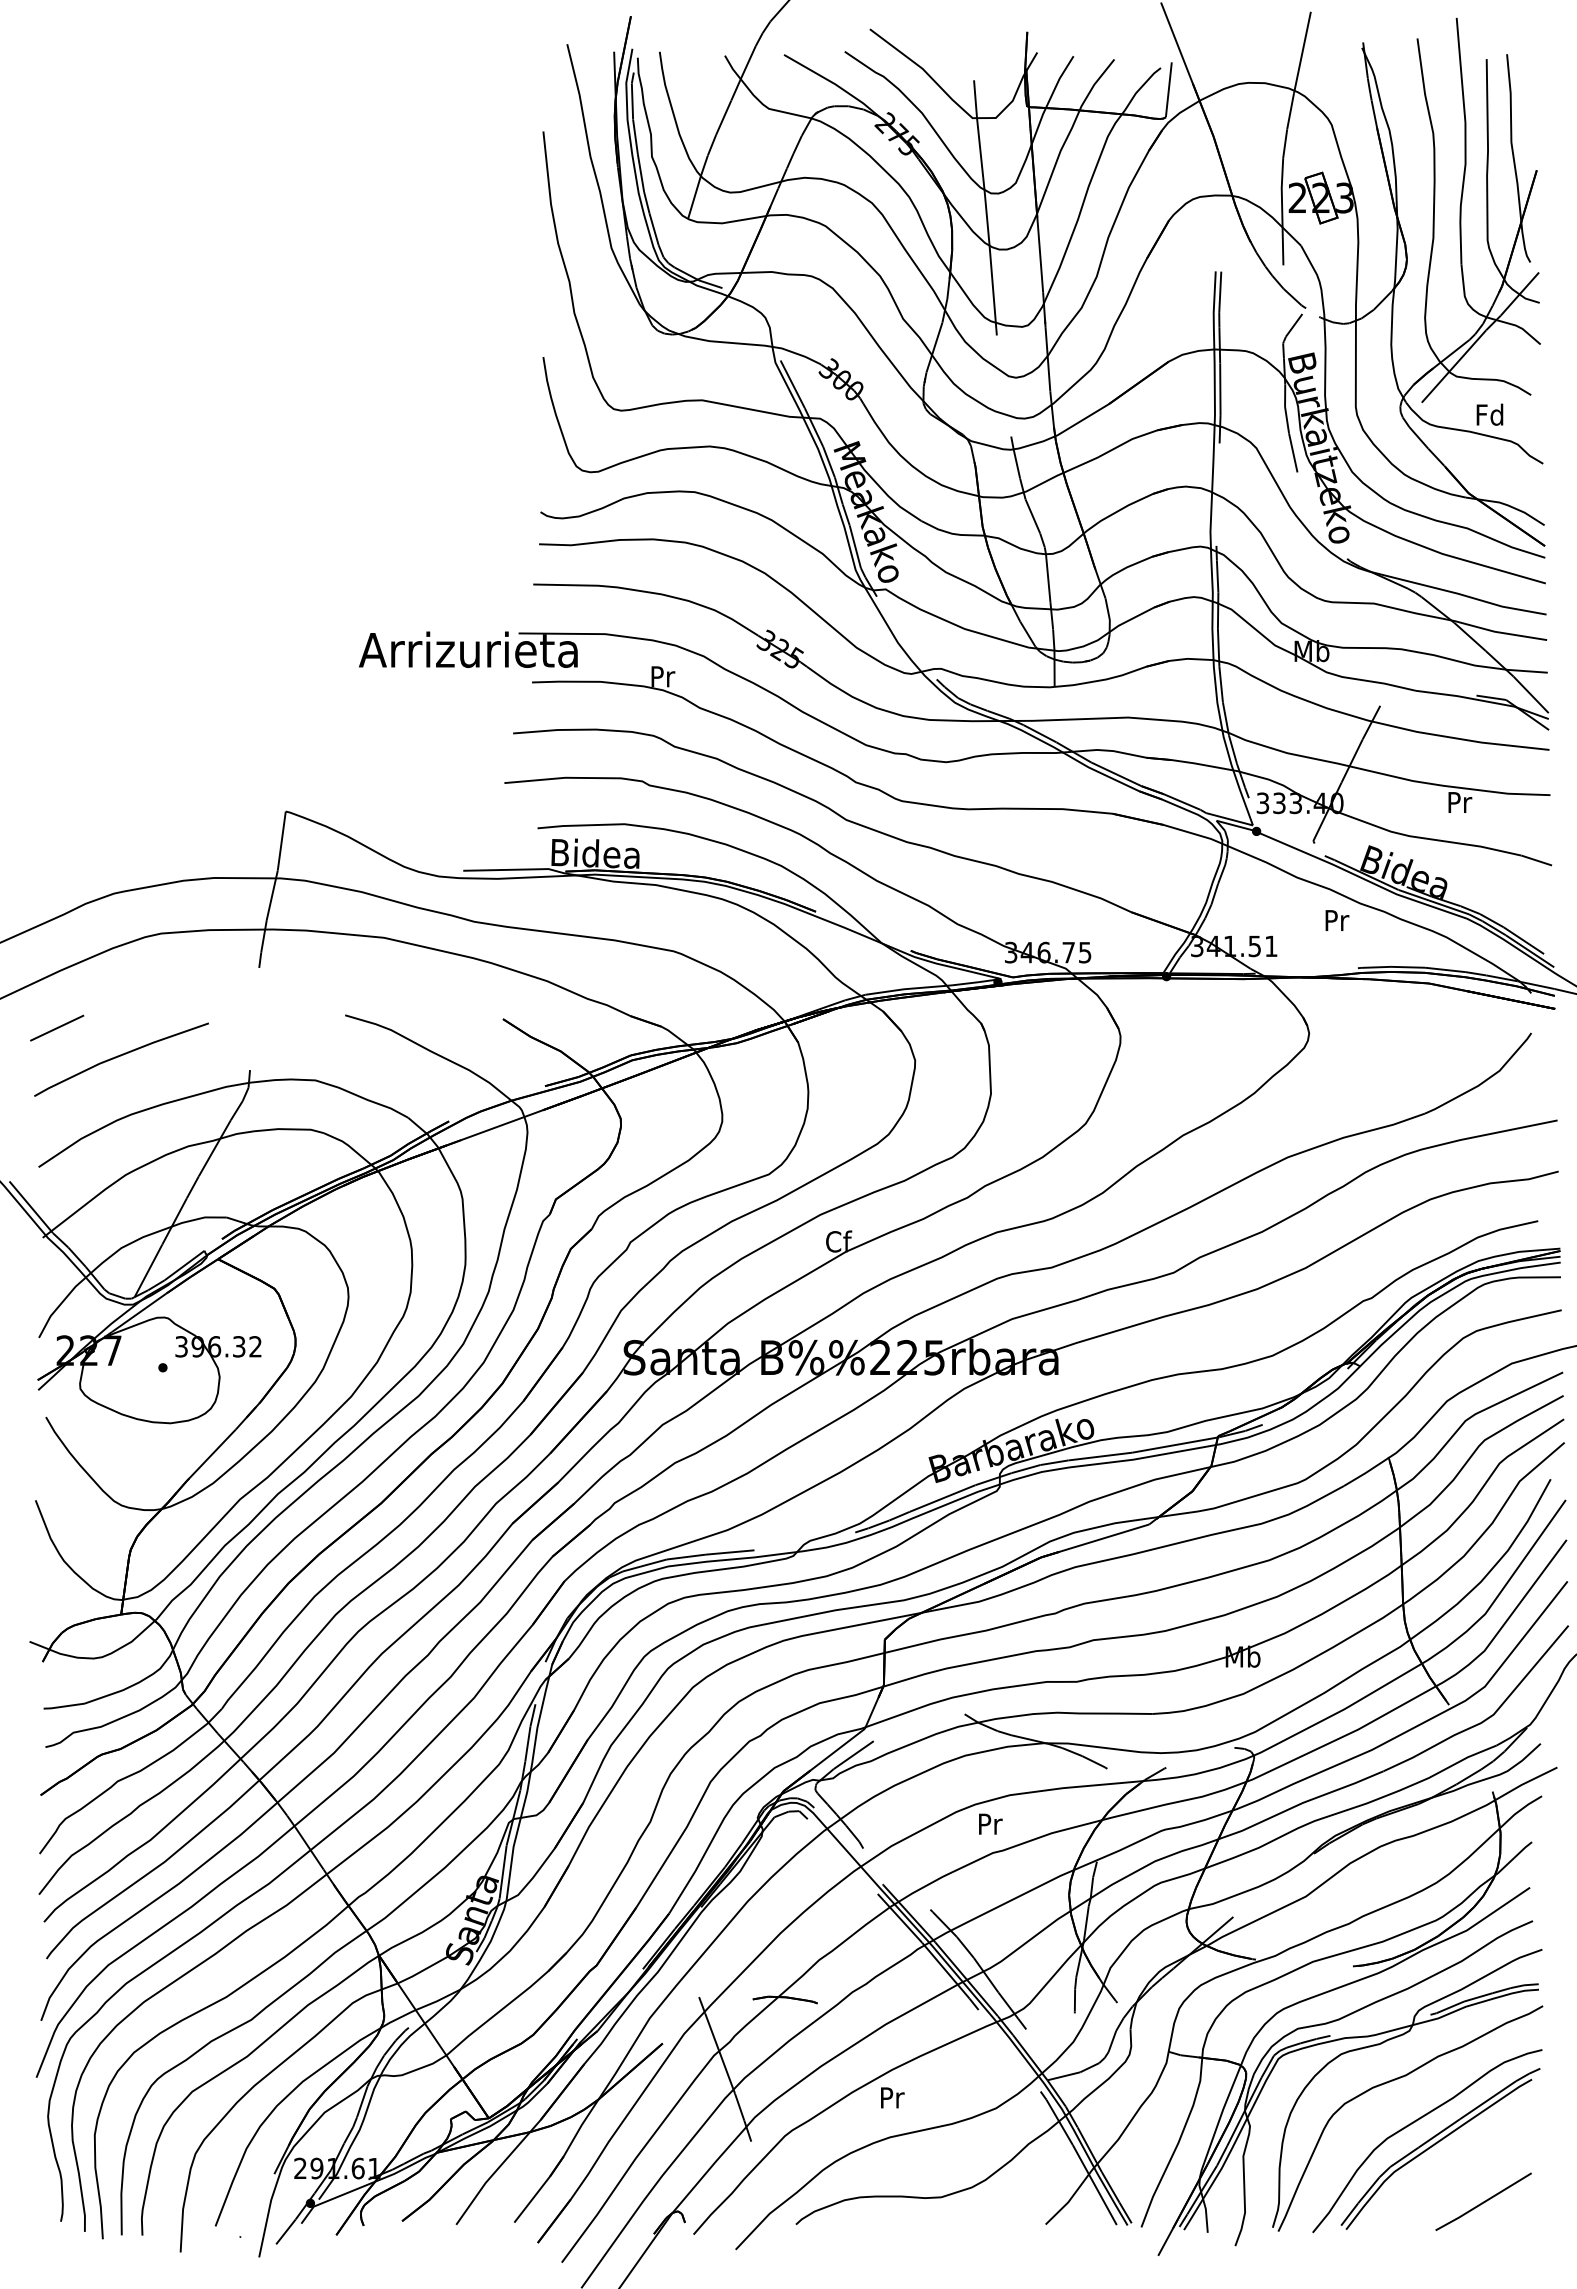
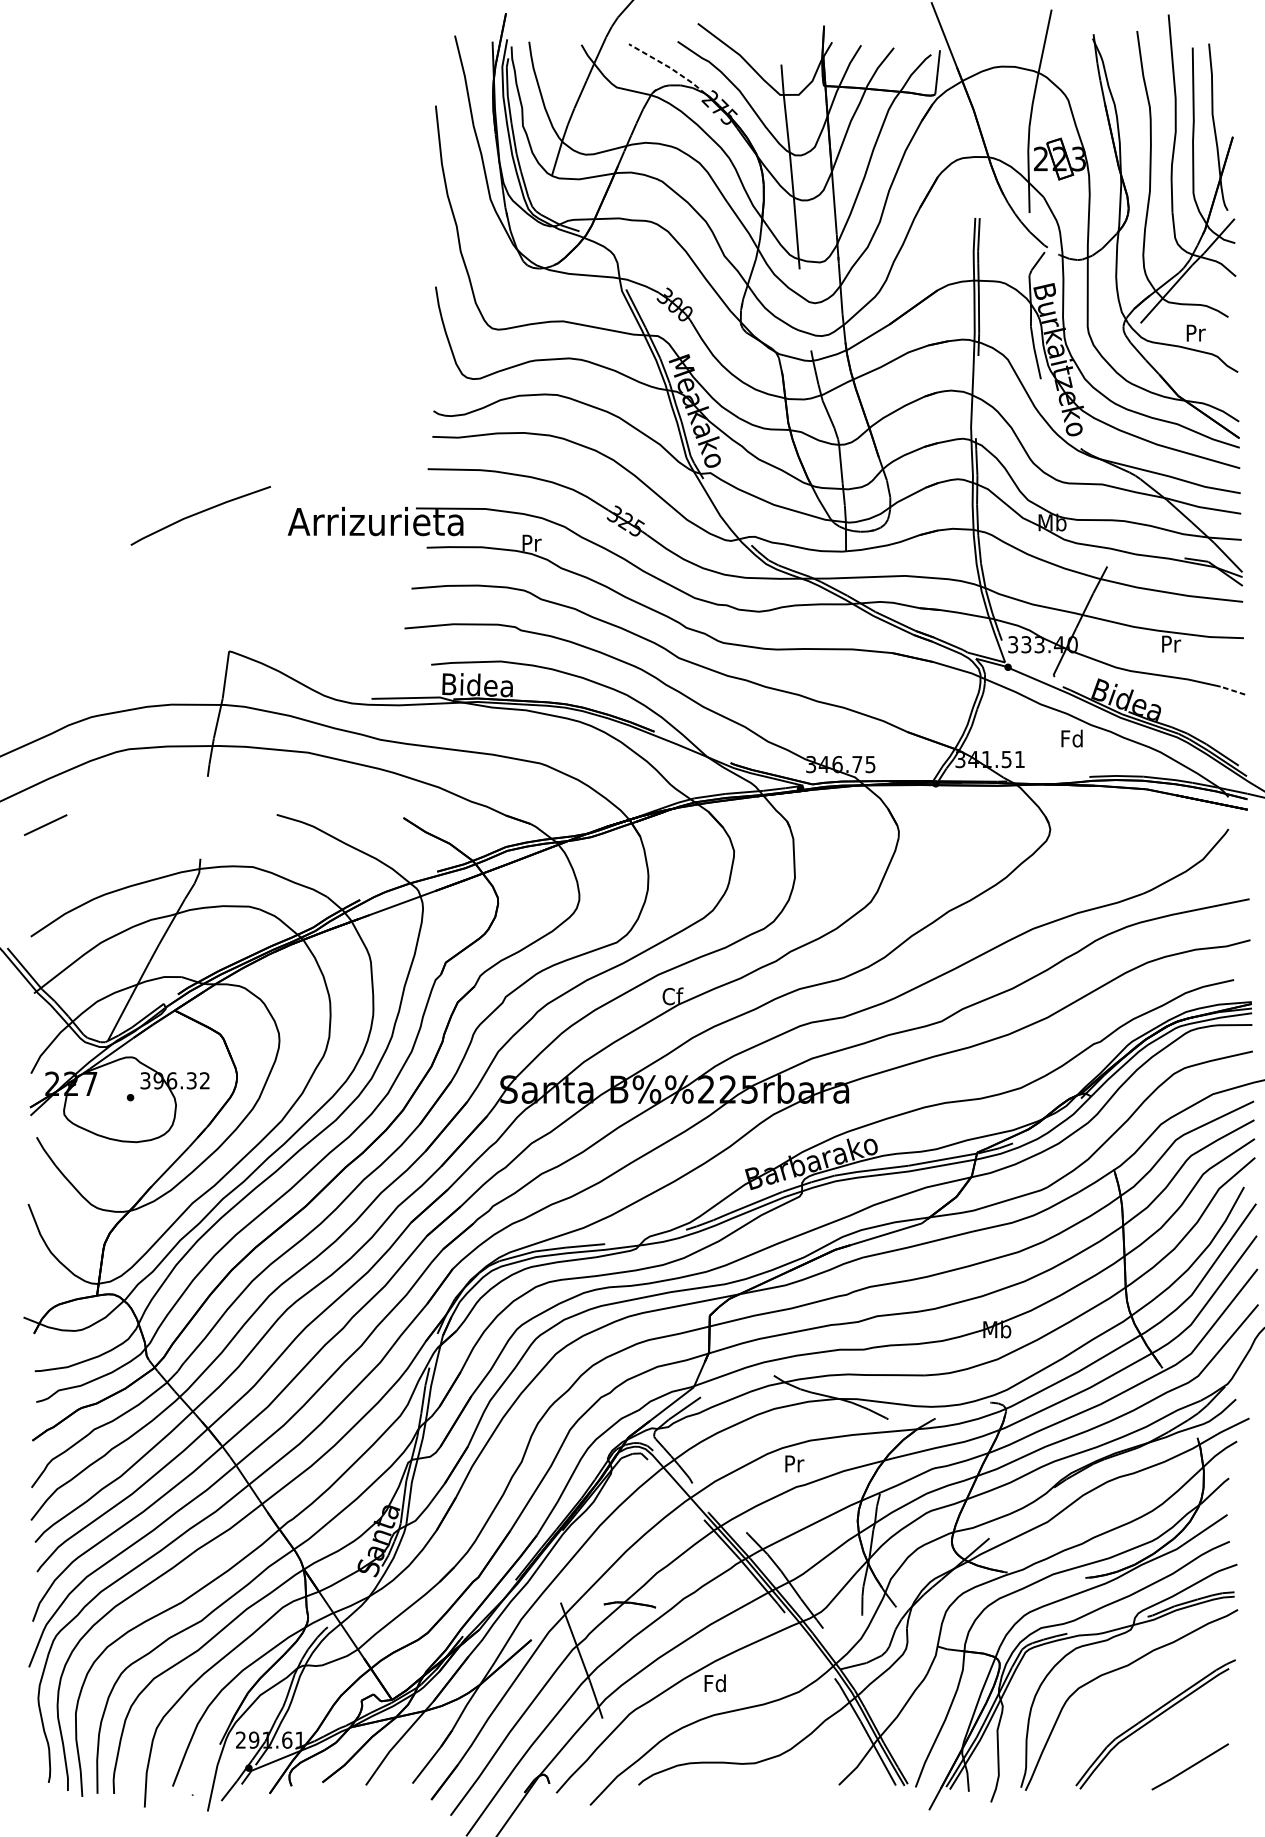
line: (834, 83) -> (669, 67), solid -> dashed
text: (1489, 414) -> (1194, 332), Fd -> Pr
line: (1536, 860) -> (1232, 690), solid -> dashed
text: (1336, 920) -> (1072, 738), Pr -> Fd
line: (121, 1056) -> (200, 513), moved
text: (891, 2097) -> (715, 1683), Pr -> Fd
curve: (1415, 2122) -> (1135, 1703), removed

